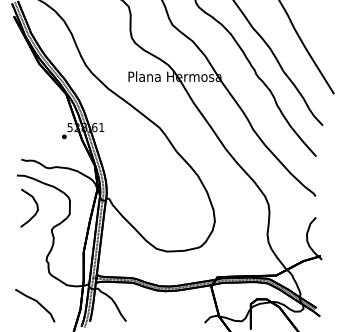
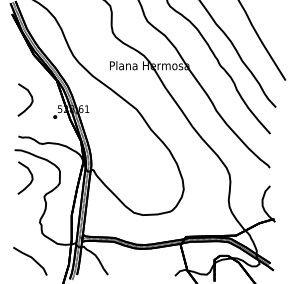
curve: (35, 112) -> (30, 96), added

